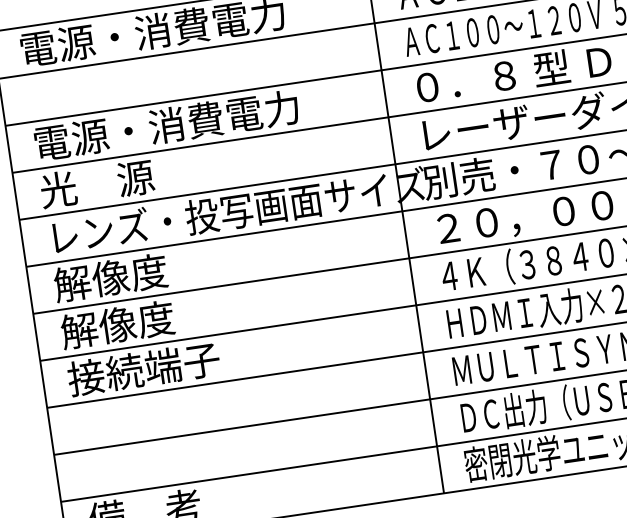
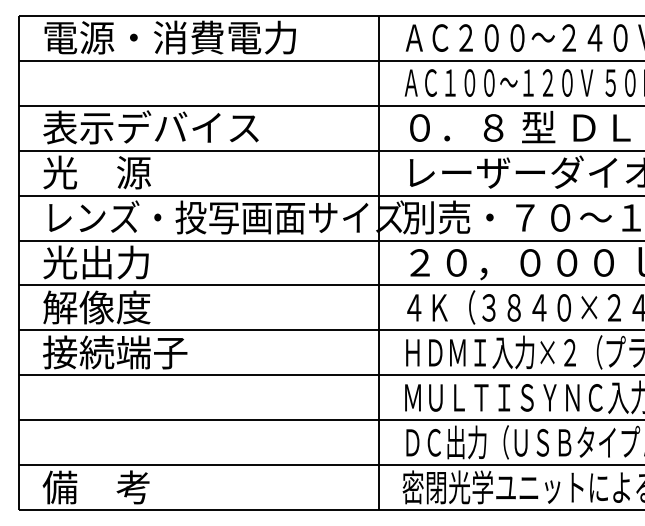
text: (165, 125) -> (169, 127), 電源・消費電力 -> 表示デバイス
text: (110, 277) -> (96, 262), 解像度 -> 光出力

